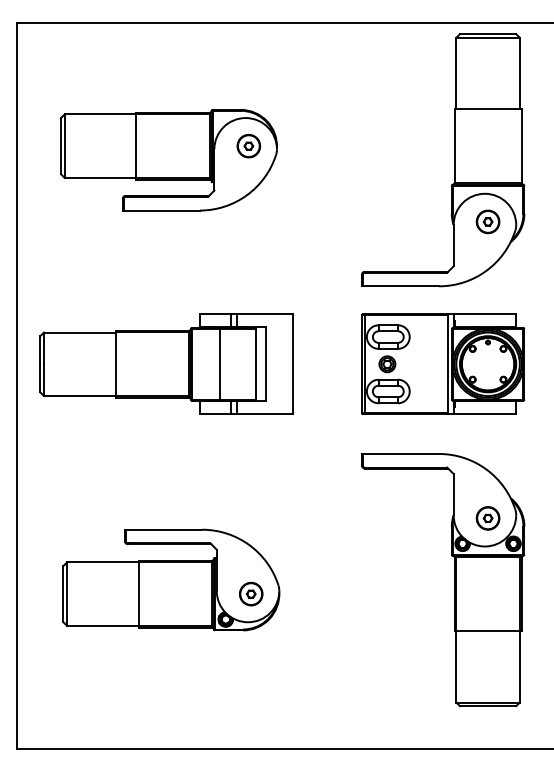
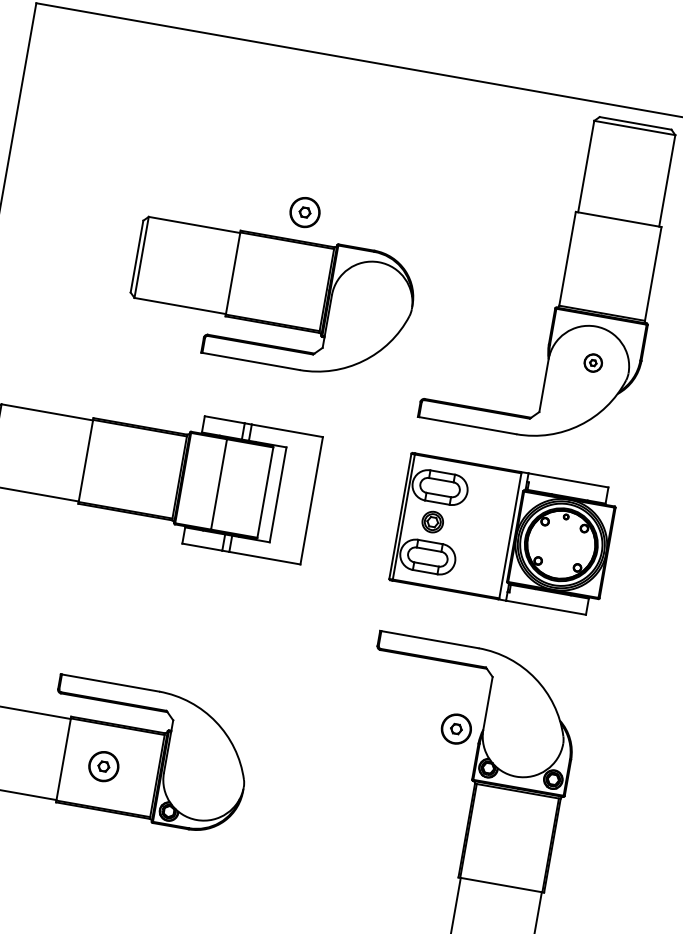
part: (168, 160) -> (270, 299), moved
part: (487, 221) -> (592, 362), size x0.6
part: (487, 518) -> (455, 729), moved
part: (251, 593) -> (104, 765), moved

